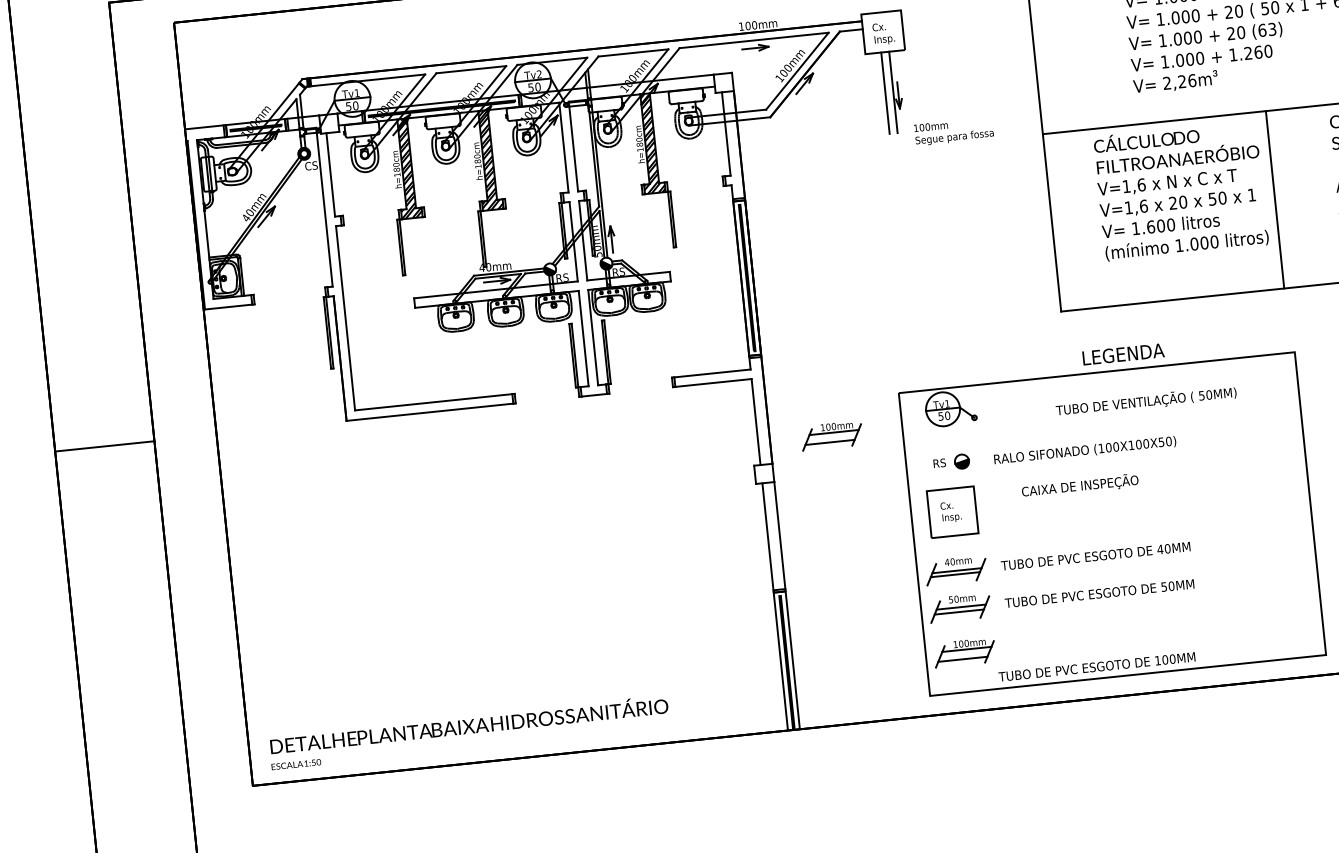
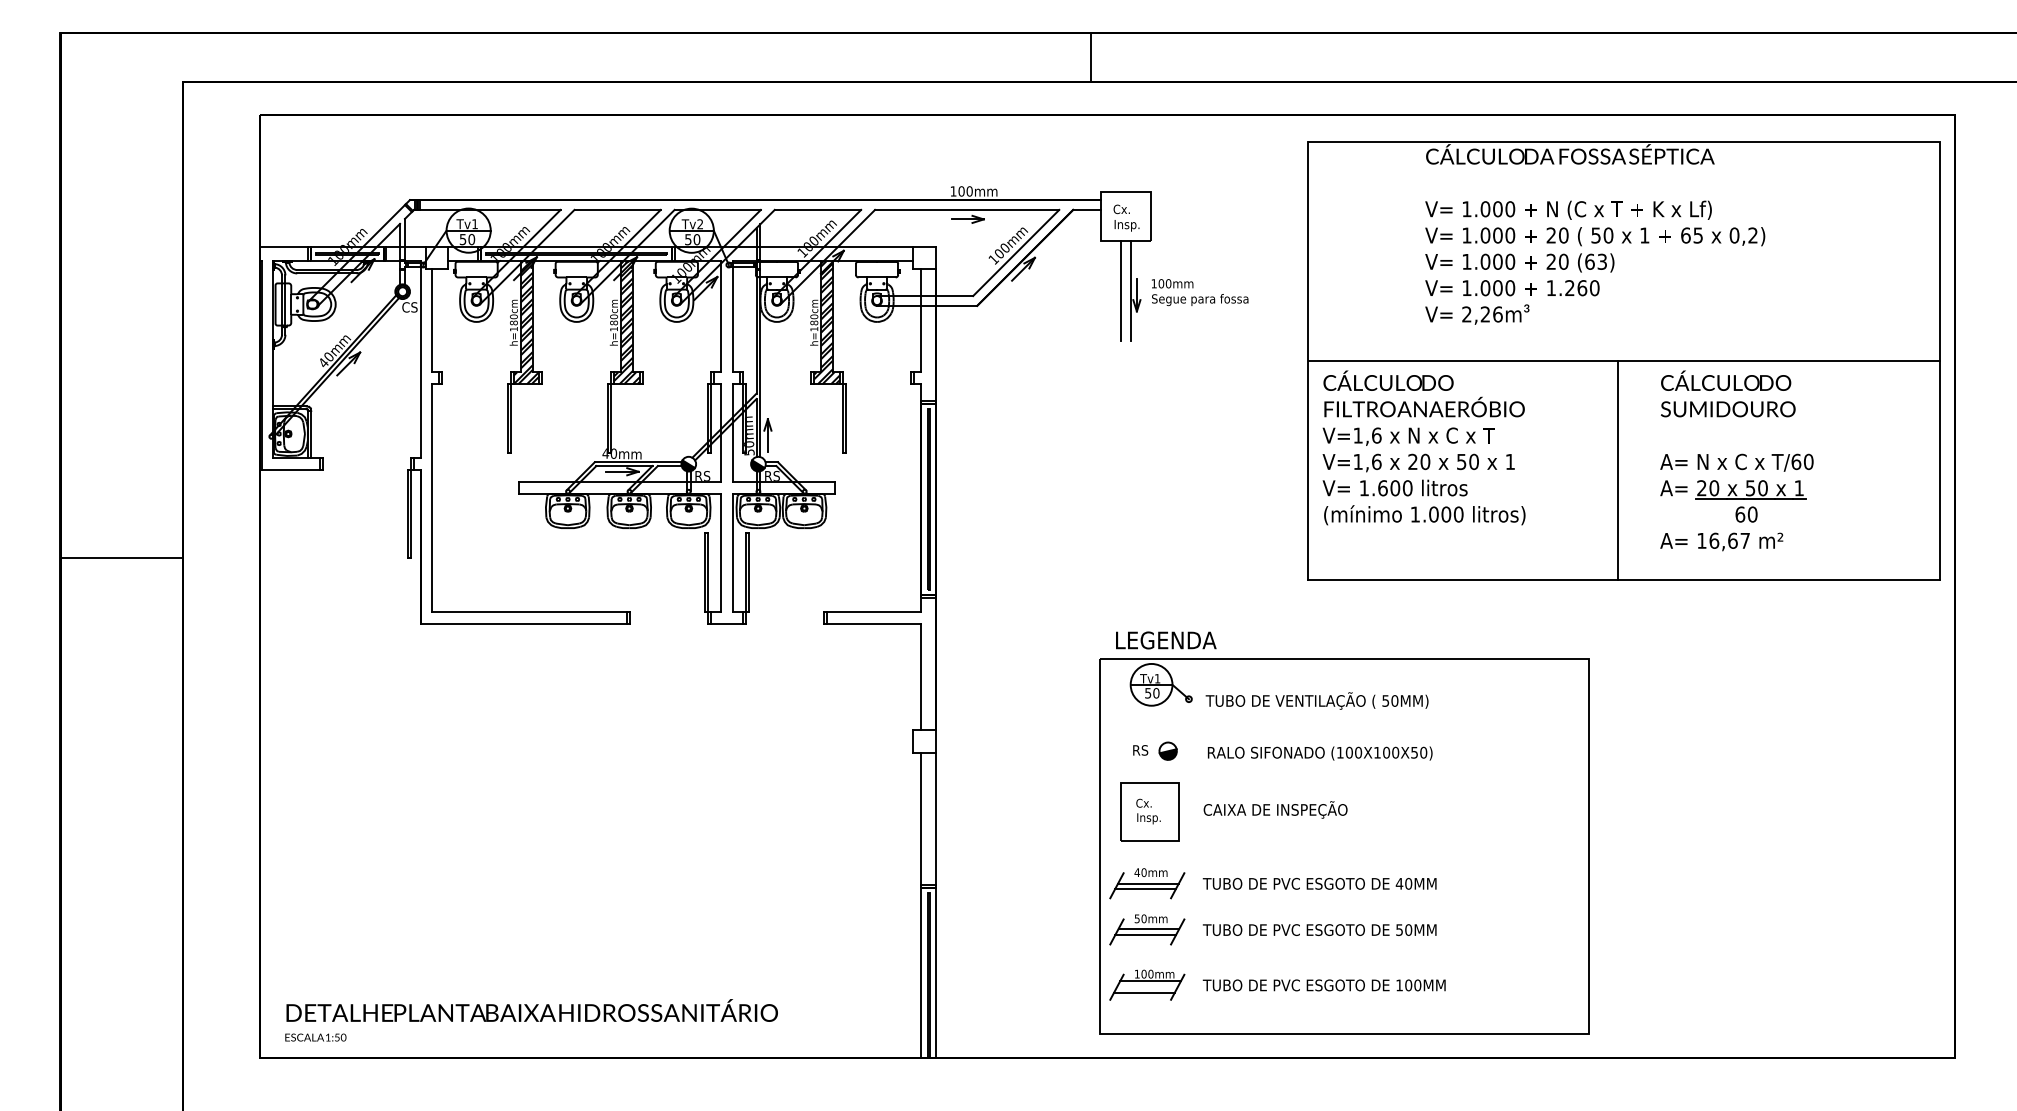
text: (954, 131) -> (1200, 292), moved
text: (1180, 190) -> (1423, 447), moved
line: (1275, 199) -> (1618, 470), moved
text: (1123, 354) -> (1166, 640), moved
text: (1145, 401) -> (1316, 700), moved
part: (831, 435) -> (1012, 702), removed
line: (104, 446) -> (121, 558), moved
text: (1080, 485) -> (1275, 809), moved
text: (1096, 667) -> (1323, 985), moved

